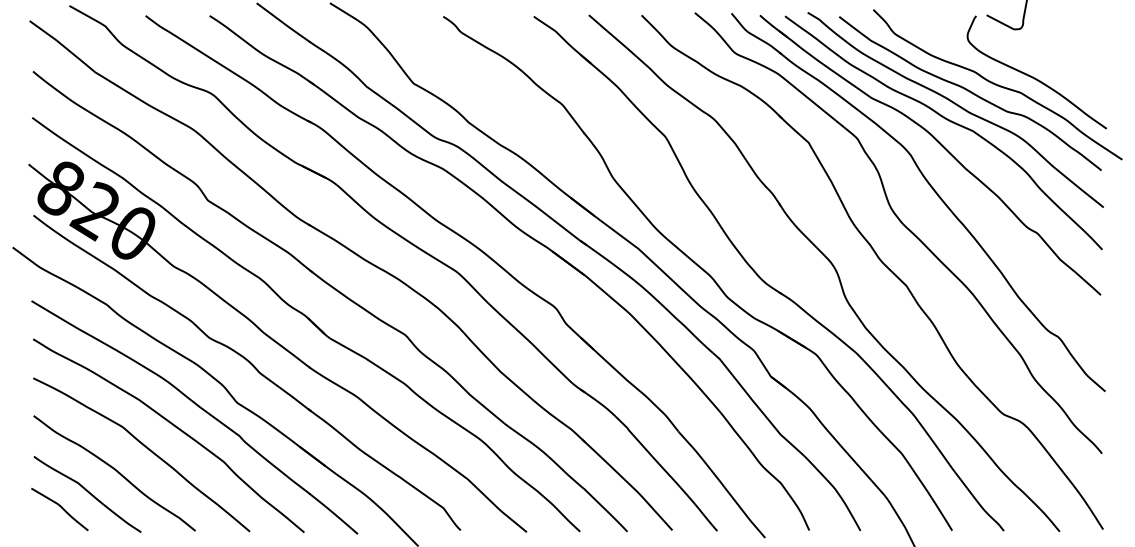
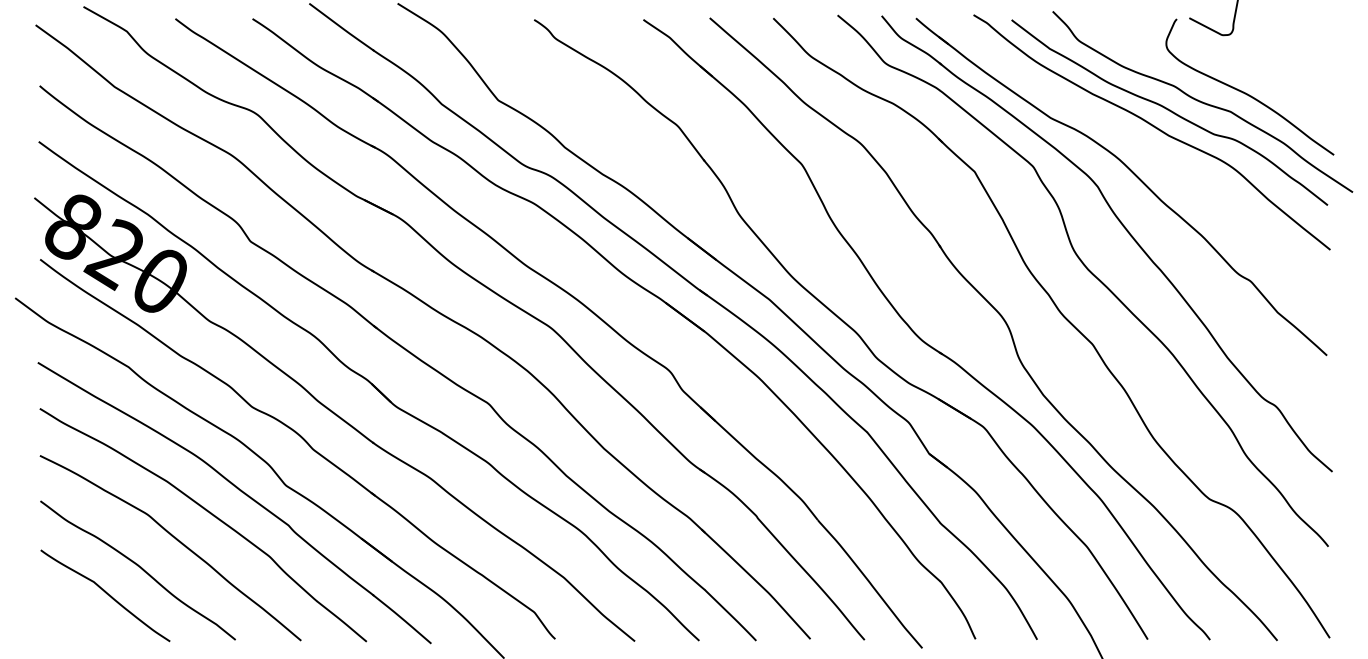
curve: (949, 121) -> (1144, 146), removed
curve: (60, 507) -> (72, 611), removed

